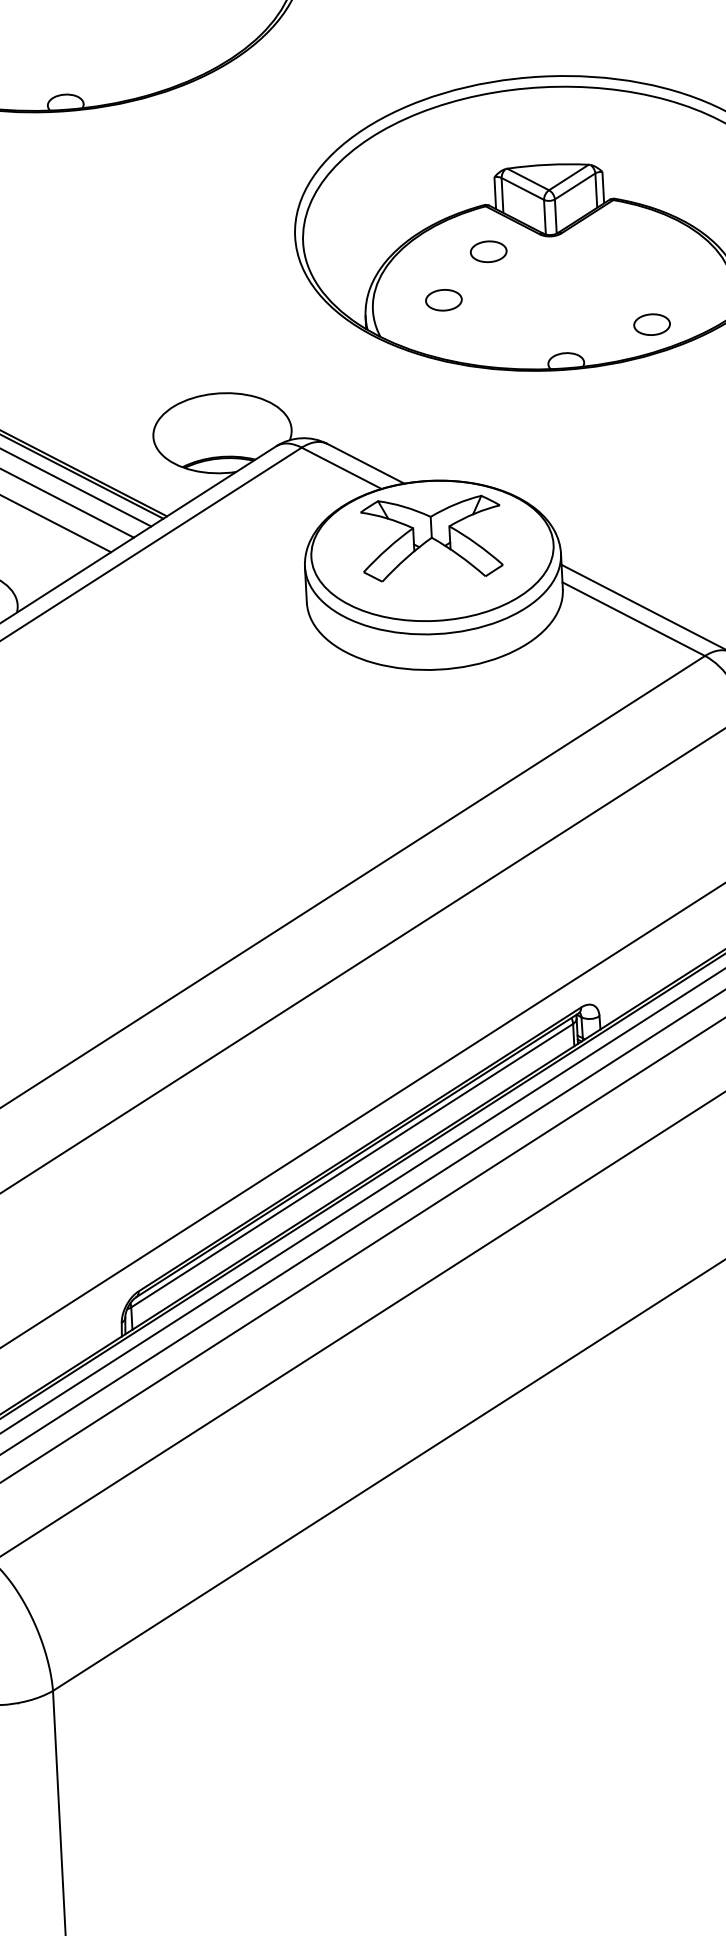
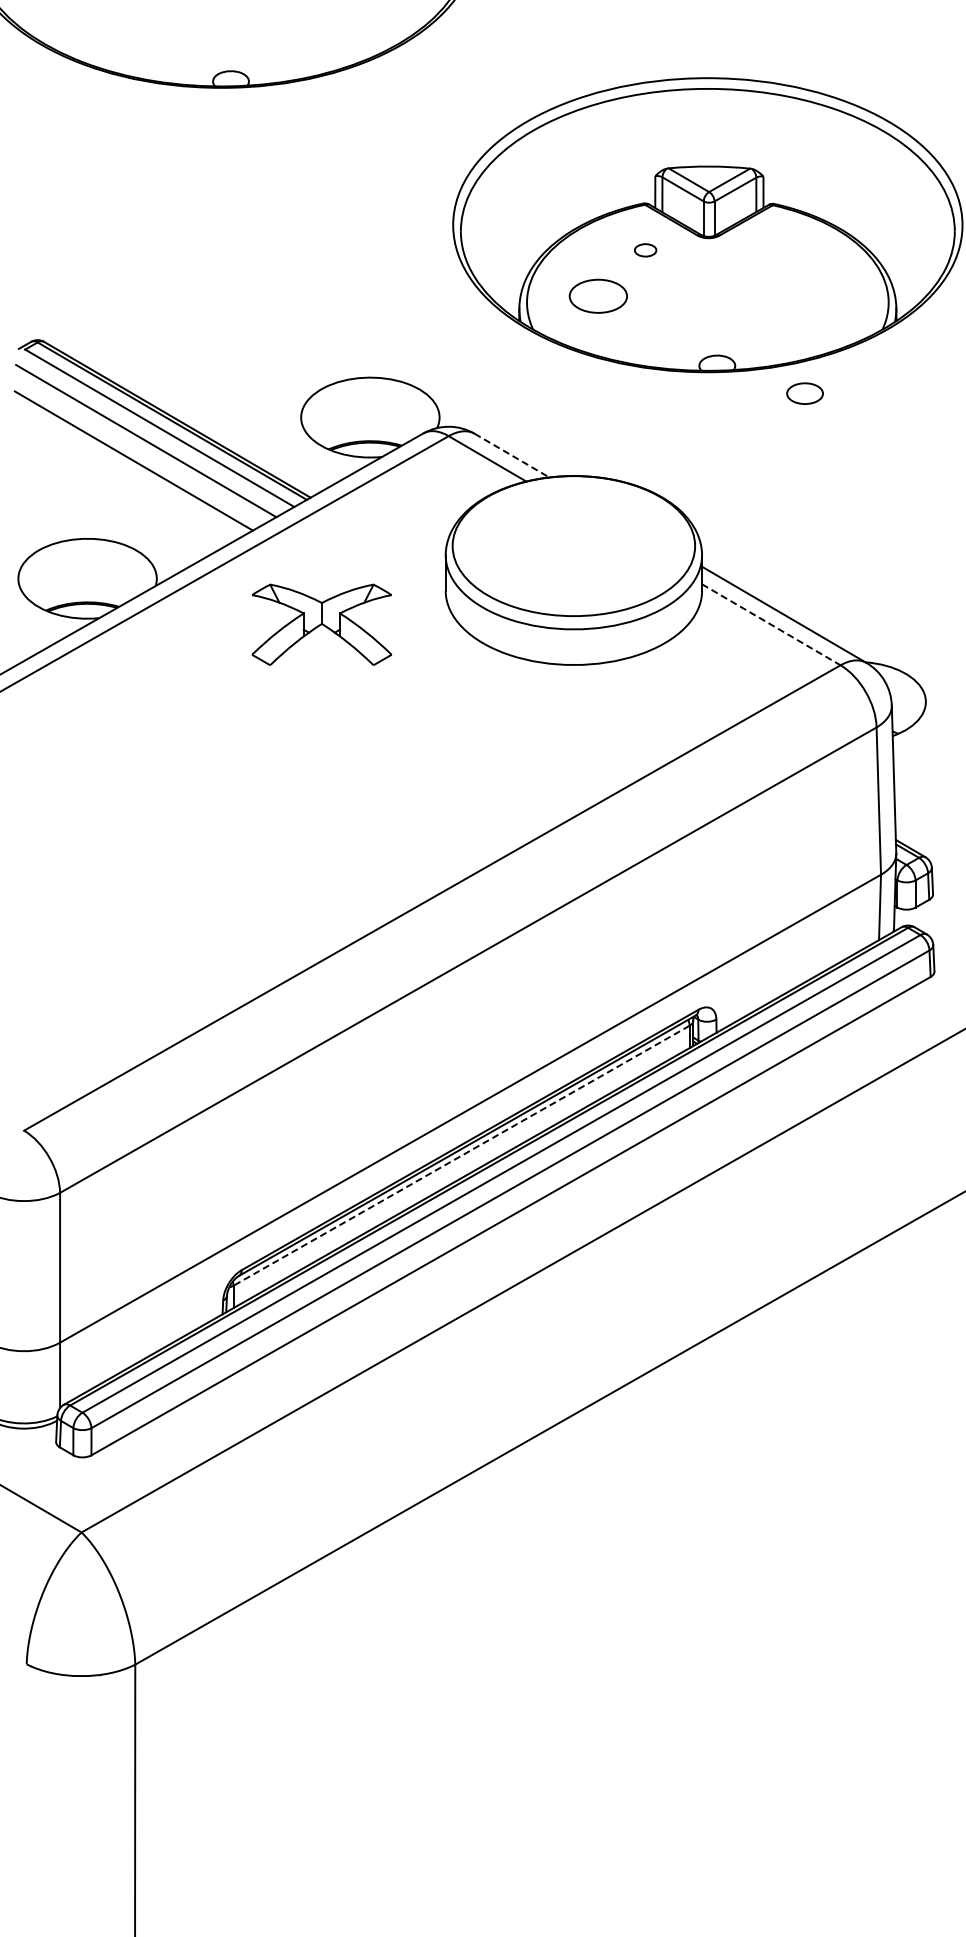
part: (488, 251) -> (645, 250), size x0.6
part: (443, 300) -> (598, 296), size x1.6
part: (651, 324) -> (804, 393), moved
line: (366, 463) -> (512, 455), solid -> dashed
part: (431, 538) -> (321, 624), moved
line: (633, 619) -> (771, 625), solid -> dashed
line: (352, 1166) -> (461, 1156), solid -> dashed

